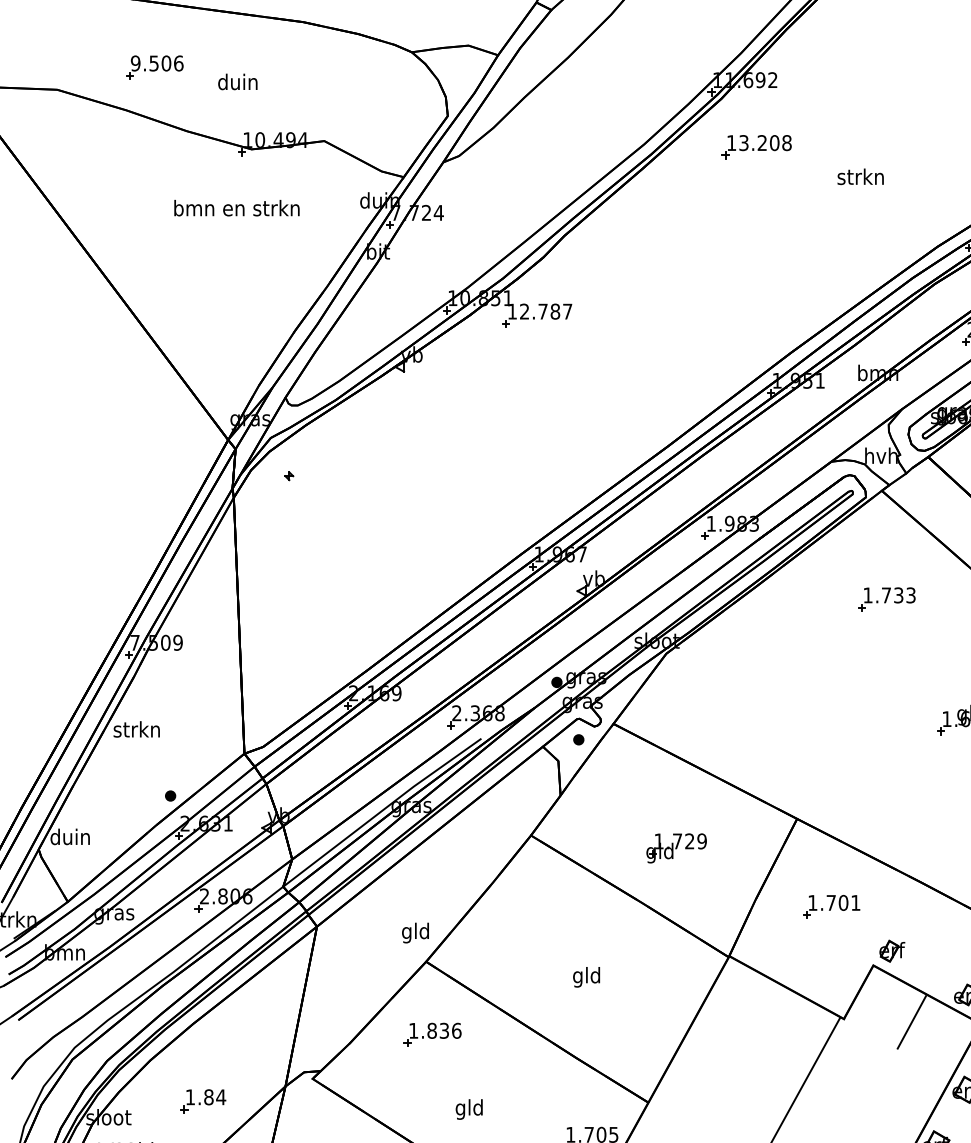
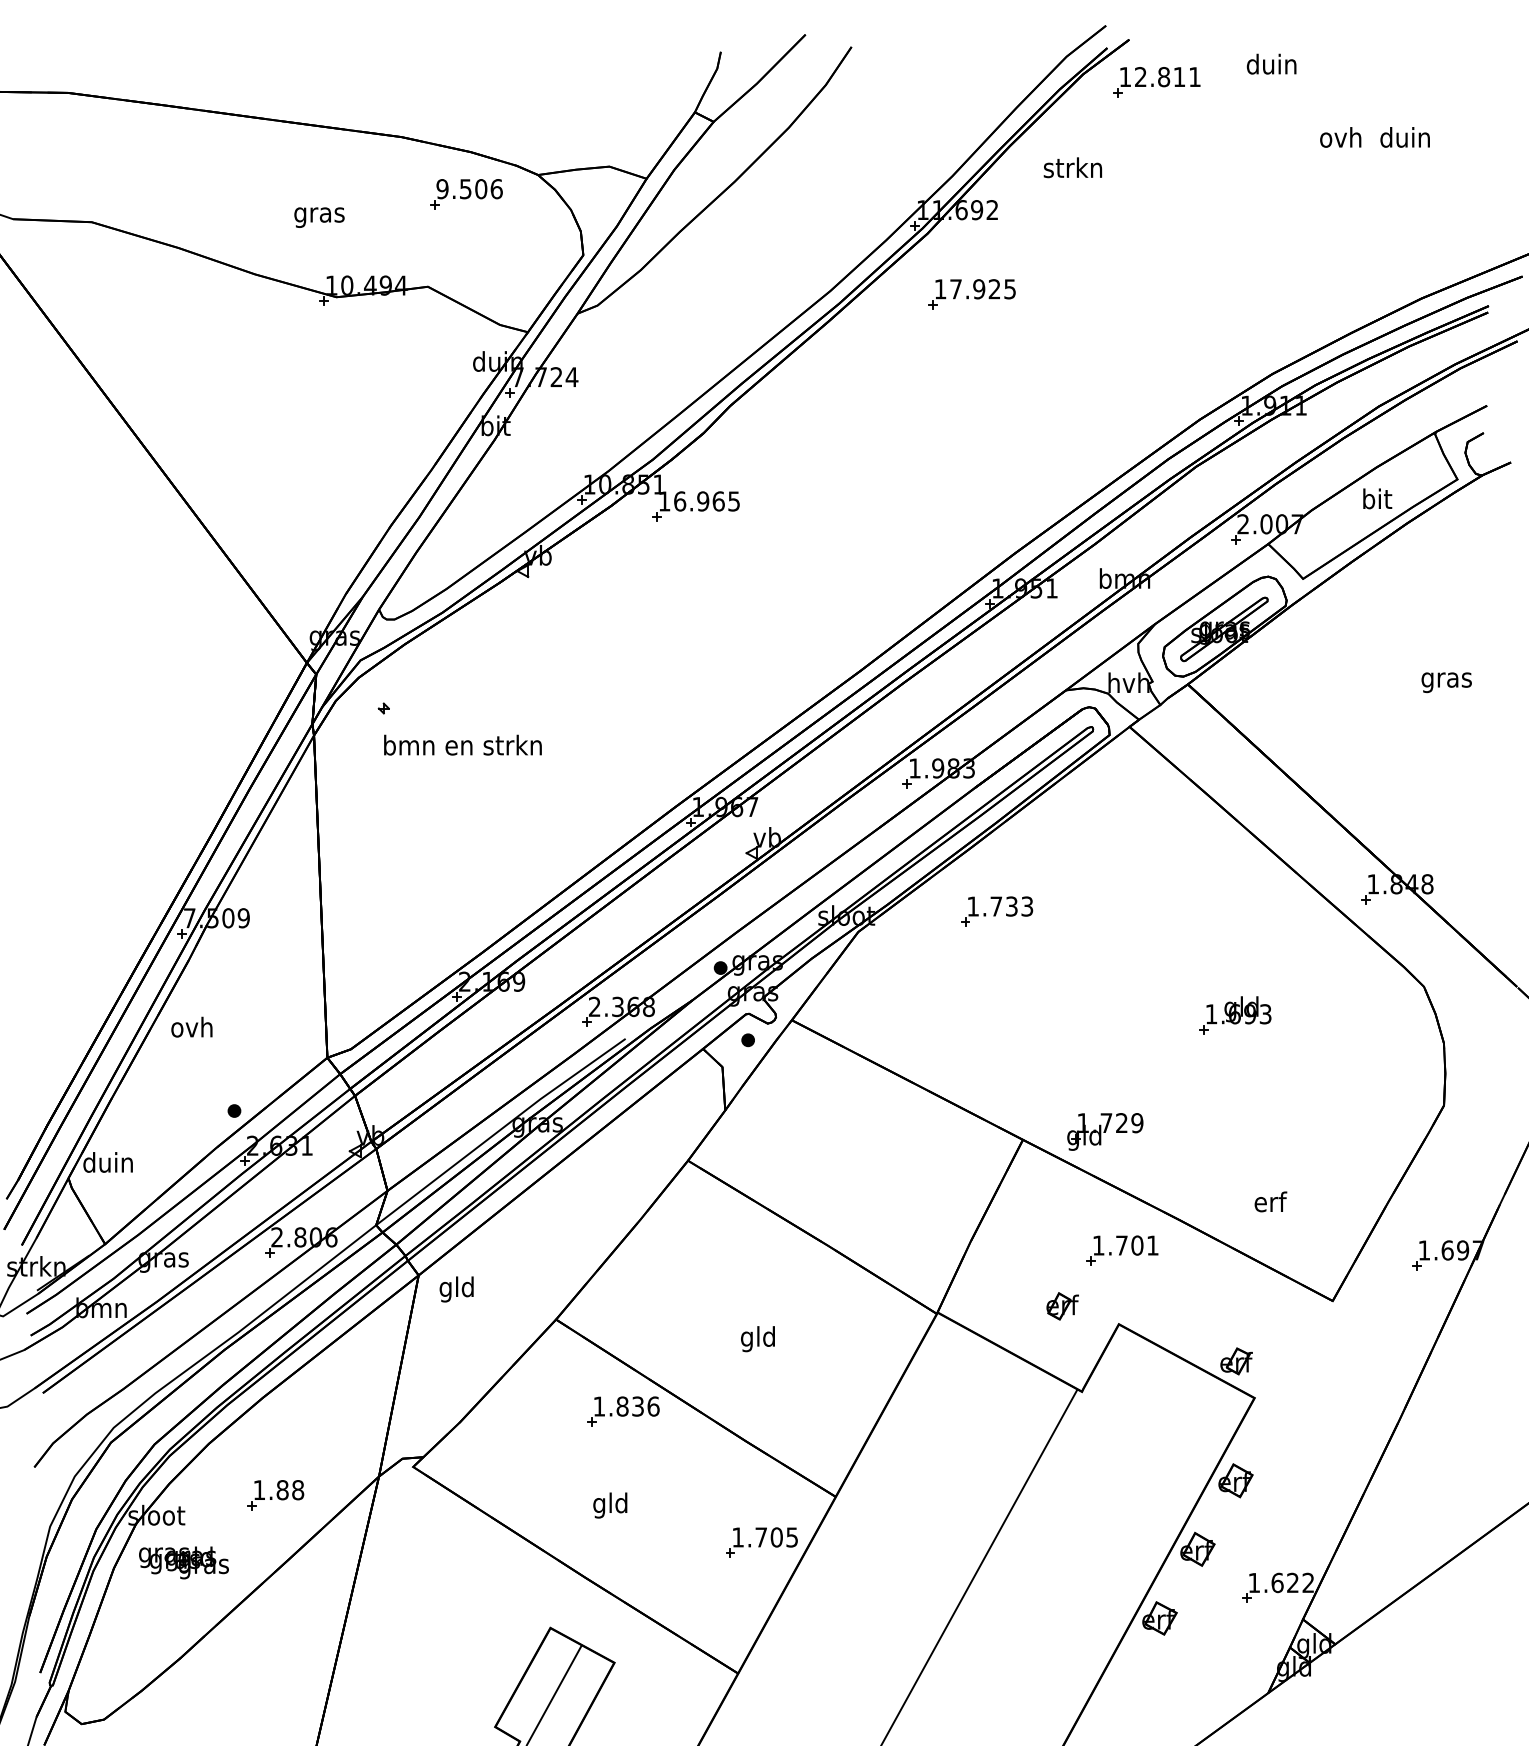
part: (154, 67) -> (466, 194), moved
text: (238, 83) -> (319, 214), duin -> gras
text: (765, 143) -> (983, 289), 13.208 -> 17.925
text: (860, 176) -> (1072, 167), moved
text: (236, 207) -> (462, 744), moved
text: (545, 311) -> (706, 501), 12.787 -> 16.965
part: (887, 599) -> (997, 911), moved
text: (136, 728) -> (191, 1026), strkn -> ovh
part: (676, 848) -> (1105, 1131), moved
part: (831, 906) -> (1122, 1250), moved
text: (415, 933) -> (456, 1289), moved
part: (892, 951) -> (1062, 1306), moved
line: (912, 1022) -> (1167, 1395), removed
part: (432, 1034) -> (623, 1411), moved
text: (220, 1097) -> (297, 1490), 1.84 -> 1.88

